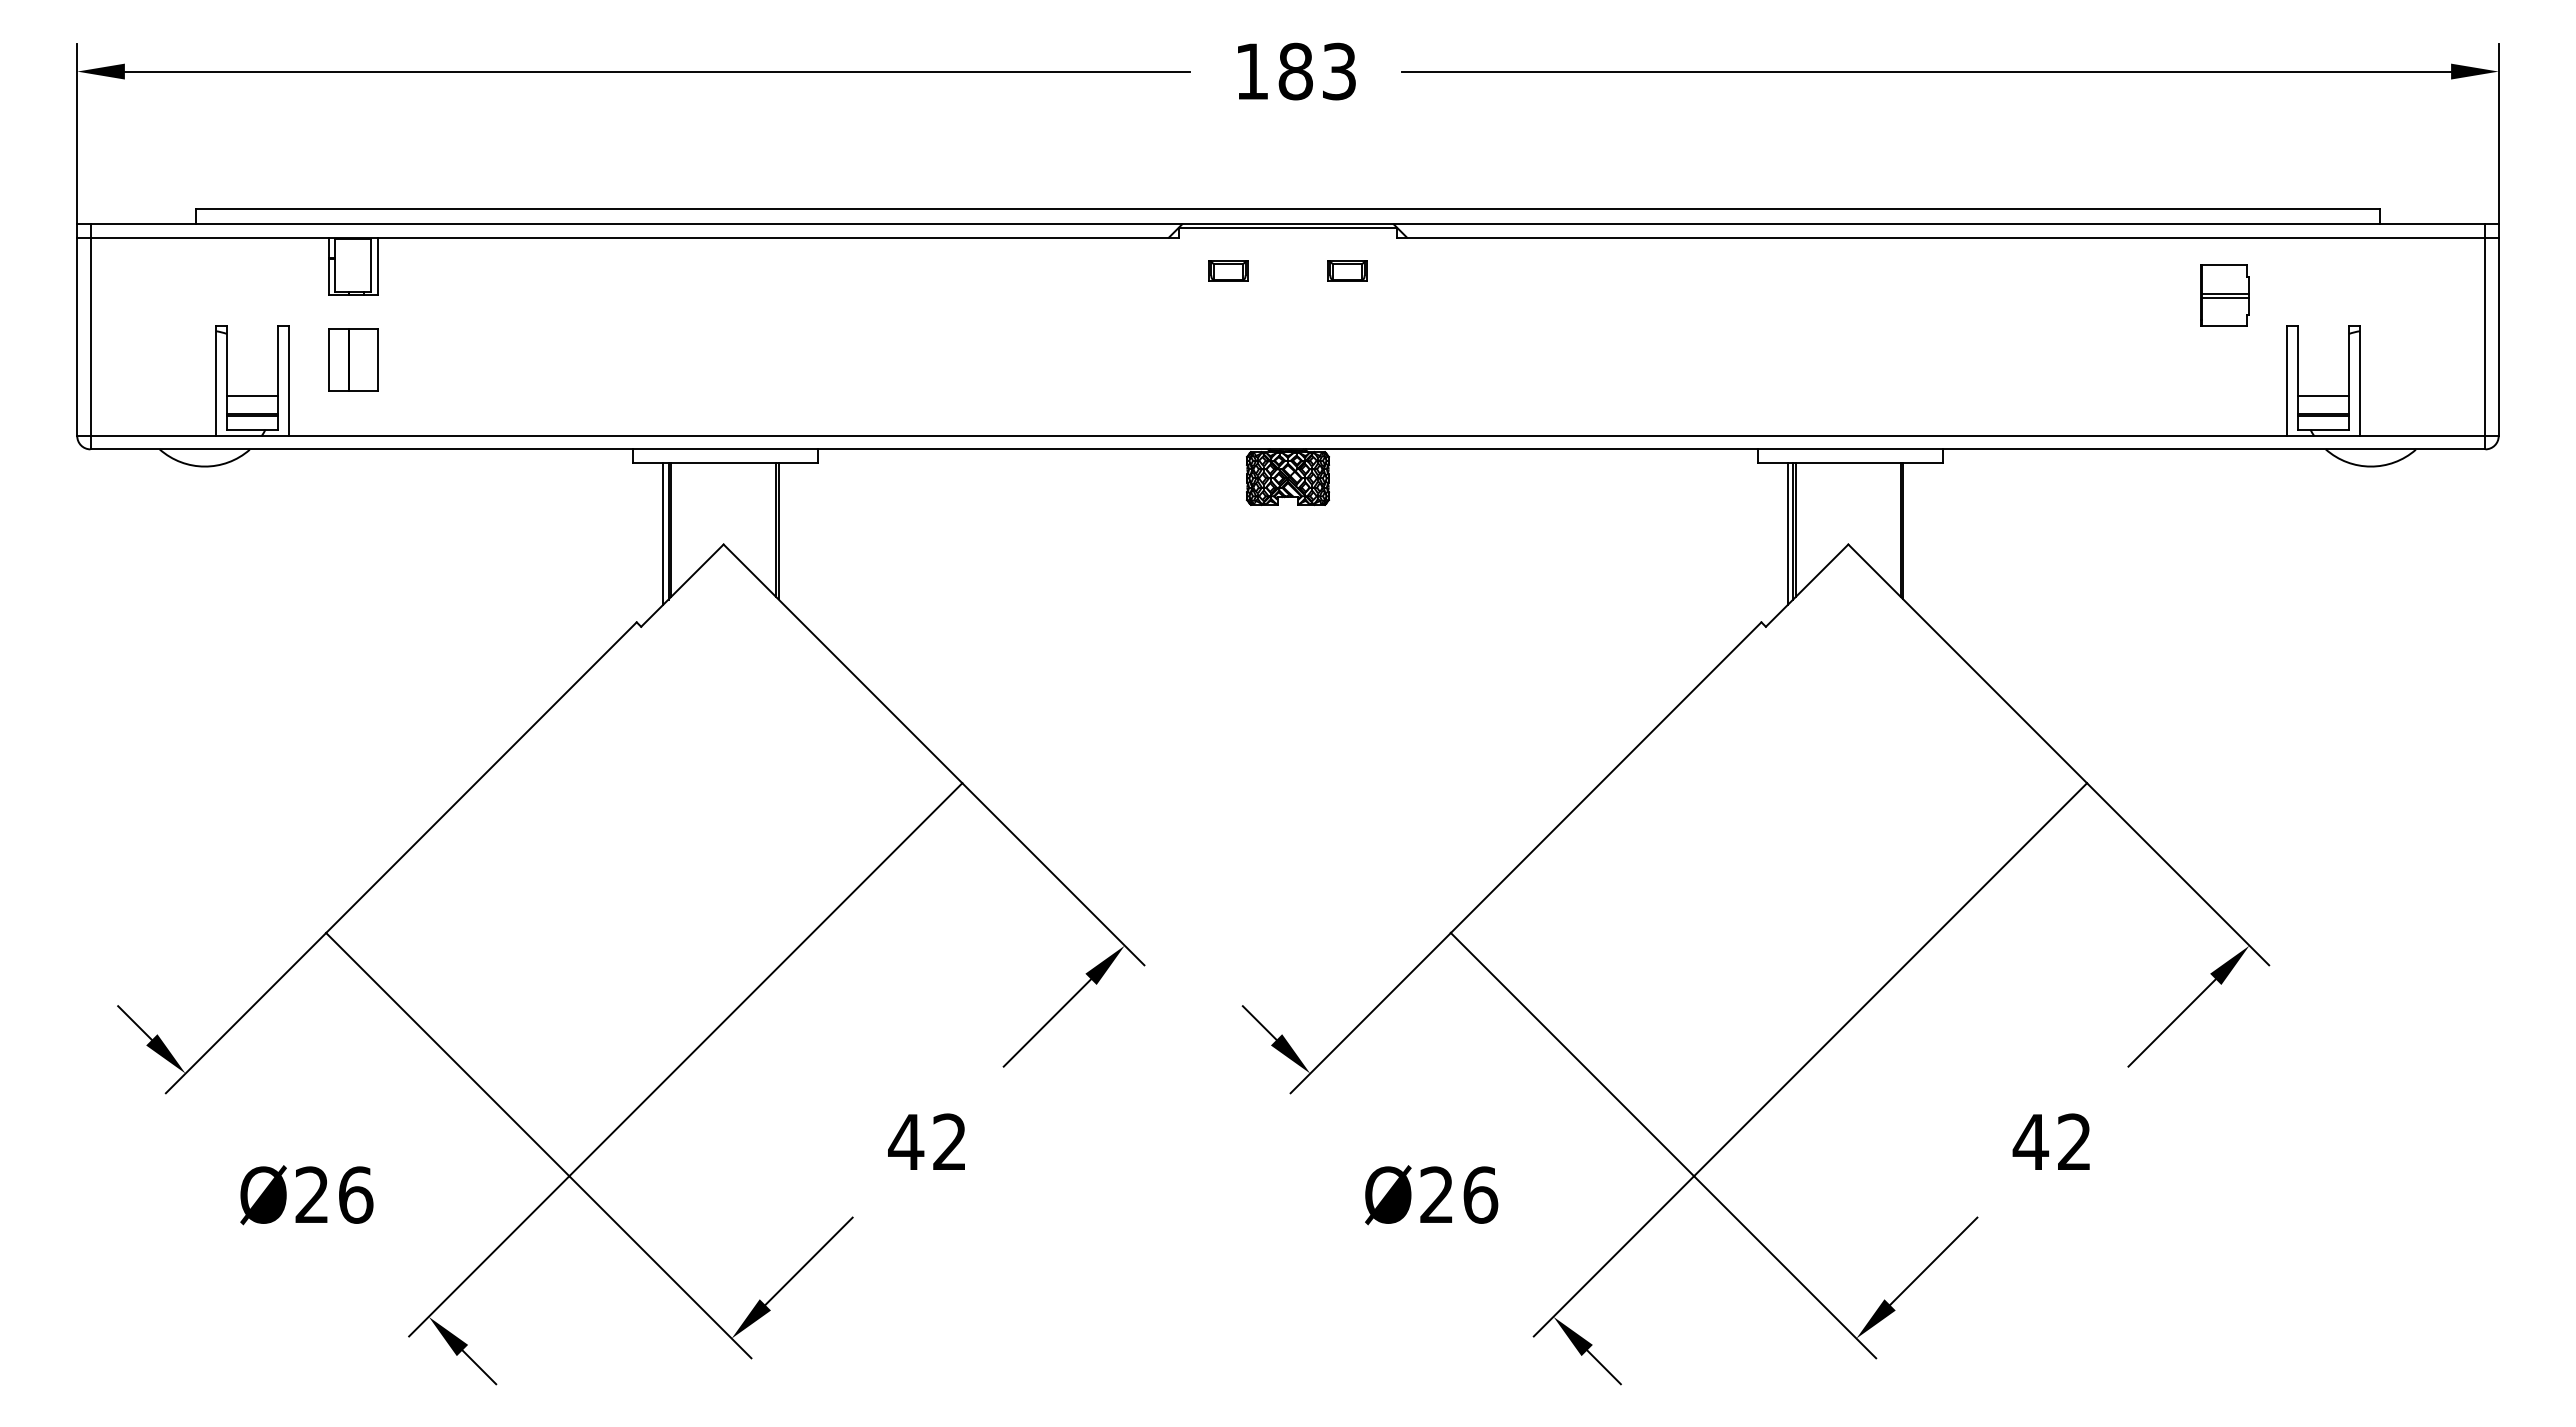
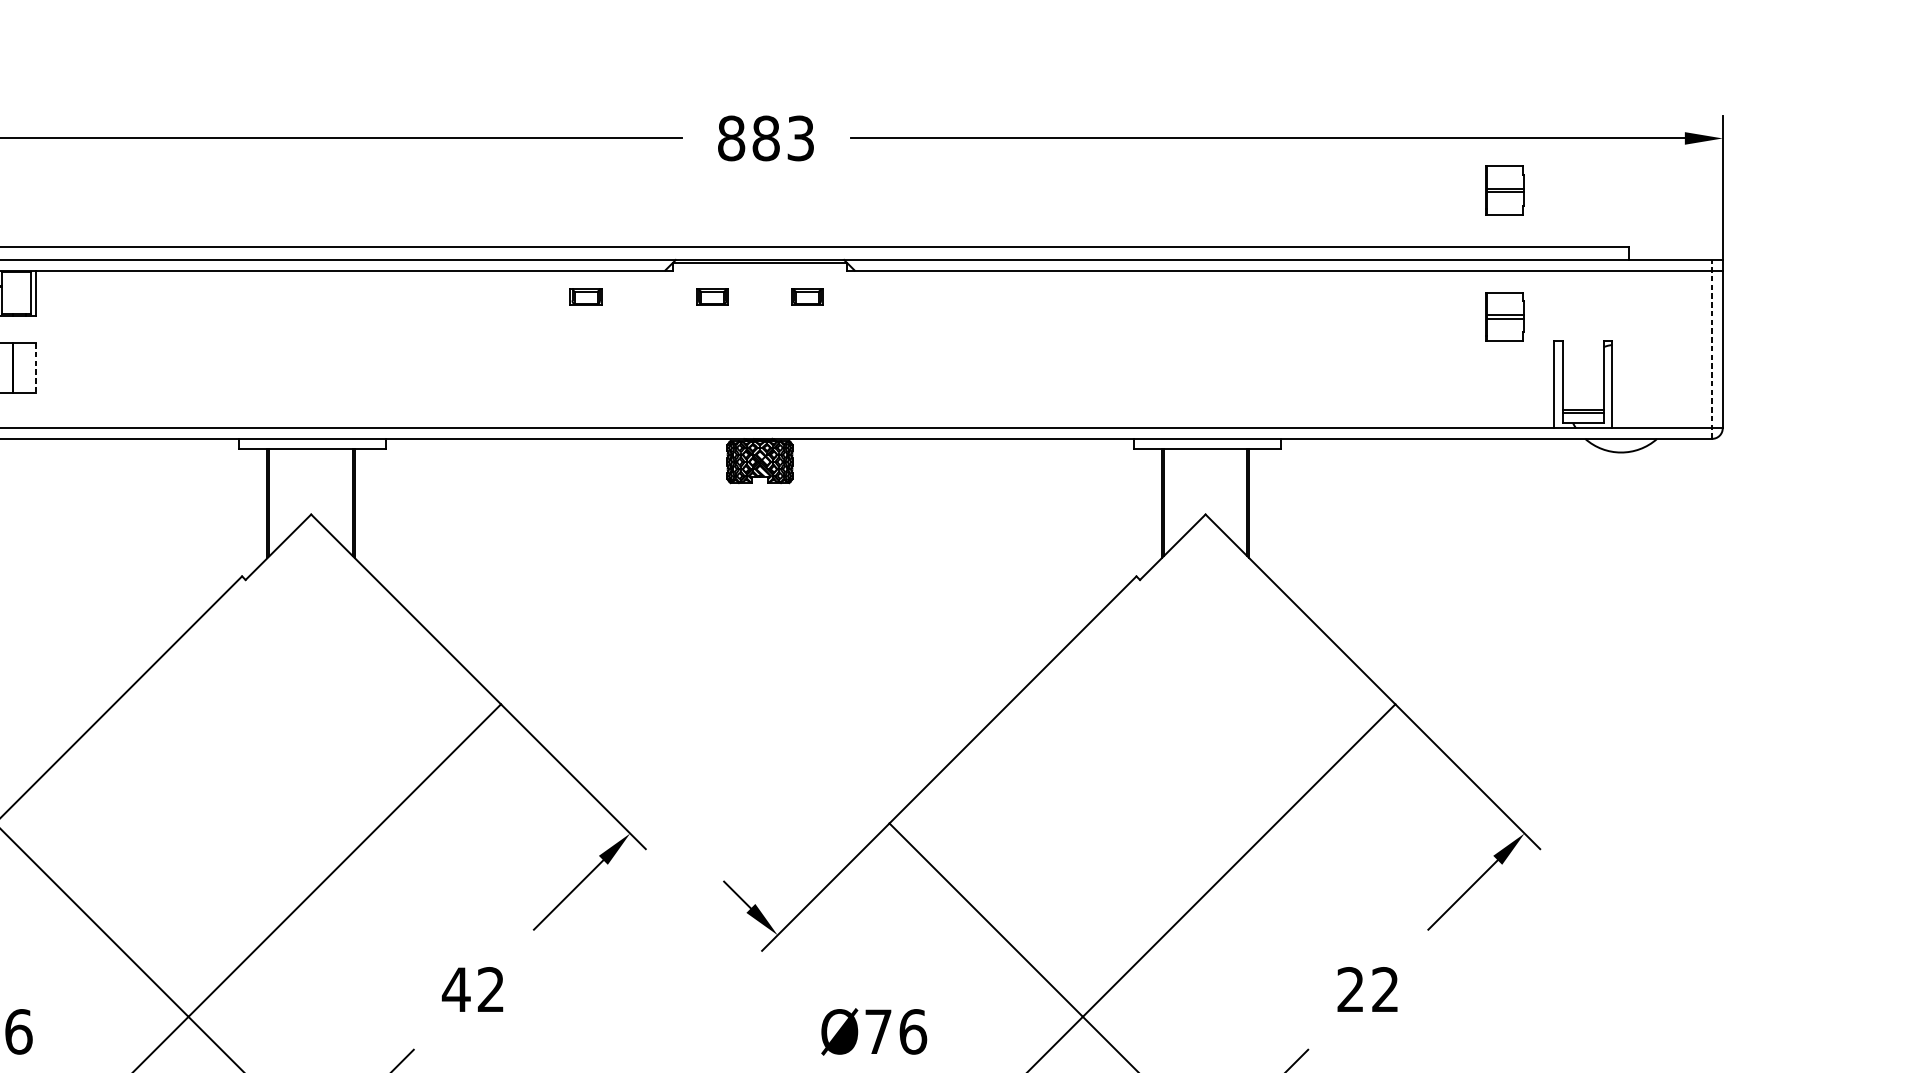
text: (1252, 71) -> (731, 138), 183 -> 883
part: (2224, 136) -> (1504, 190), added
part: (1069, 270) -> (586, 296), added
line: (2485, 336) -> (1712, 349), solid -> dashed
line: (377, 360) -> (35, 368), solid -> dashed
line: (2323, 396) -> (1583, 396), removed
line: (663, 533) -> (263, 505), removed
line: (1788, 533) -> (1157, 505), removed
text: (2030, 1141) -> (1350, 989), 42 -> 22
text: (1436, 1194) -> (878, 1031), Ø26 -> Ø76

